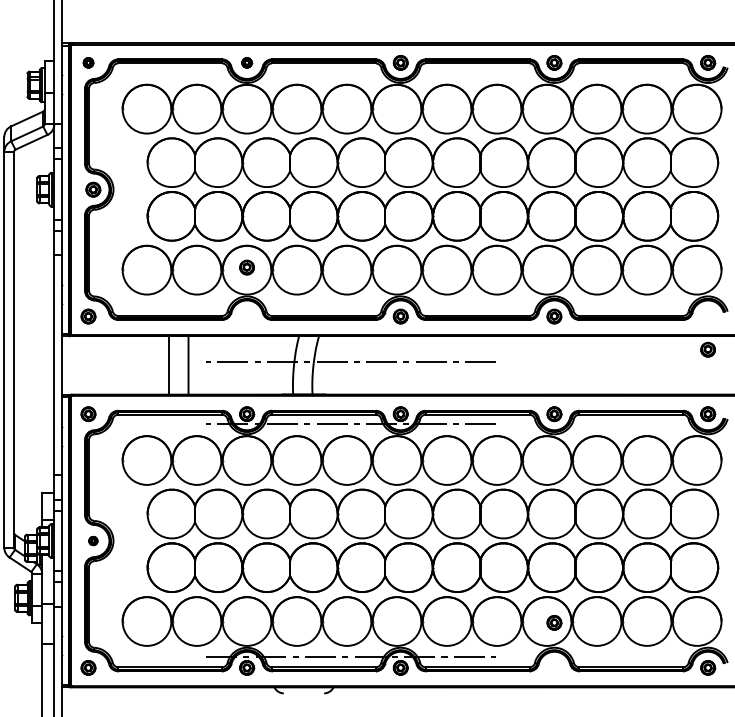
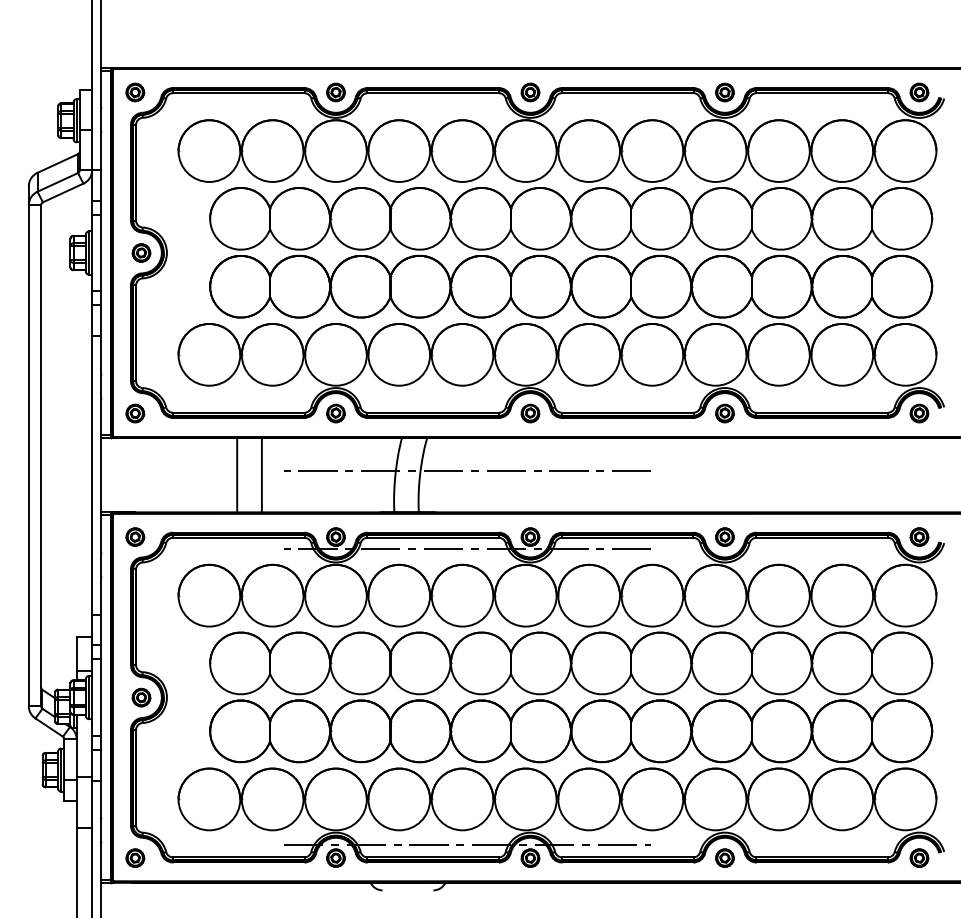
part: (88, 62) -> (135, 92), size x1.43
part: (246, 62) -> (335, 92), size x1.43
part: (246, 267) -> (335, 413), moved
part: (708, 349) -> (919, 413), moved
part: (93, 540) -> (141, 697), size x1.67
part: (554, 622) -> (724, 857), moved

